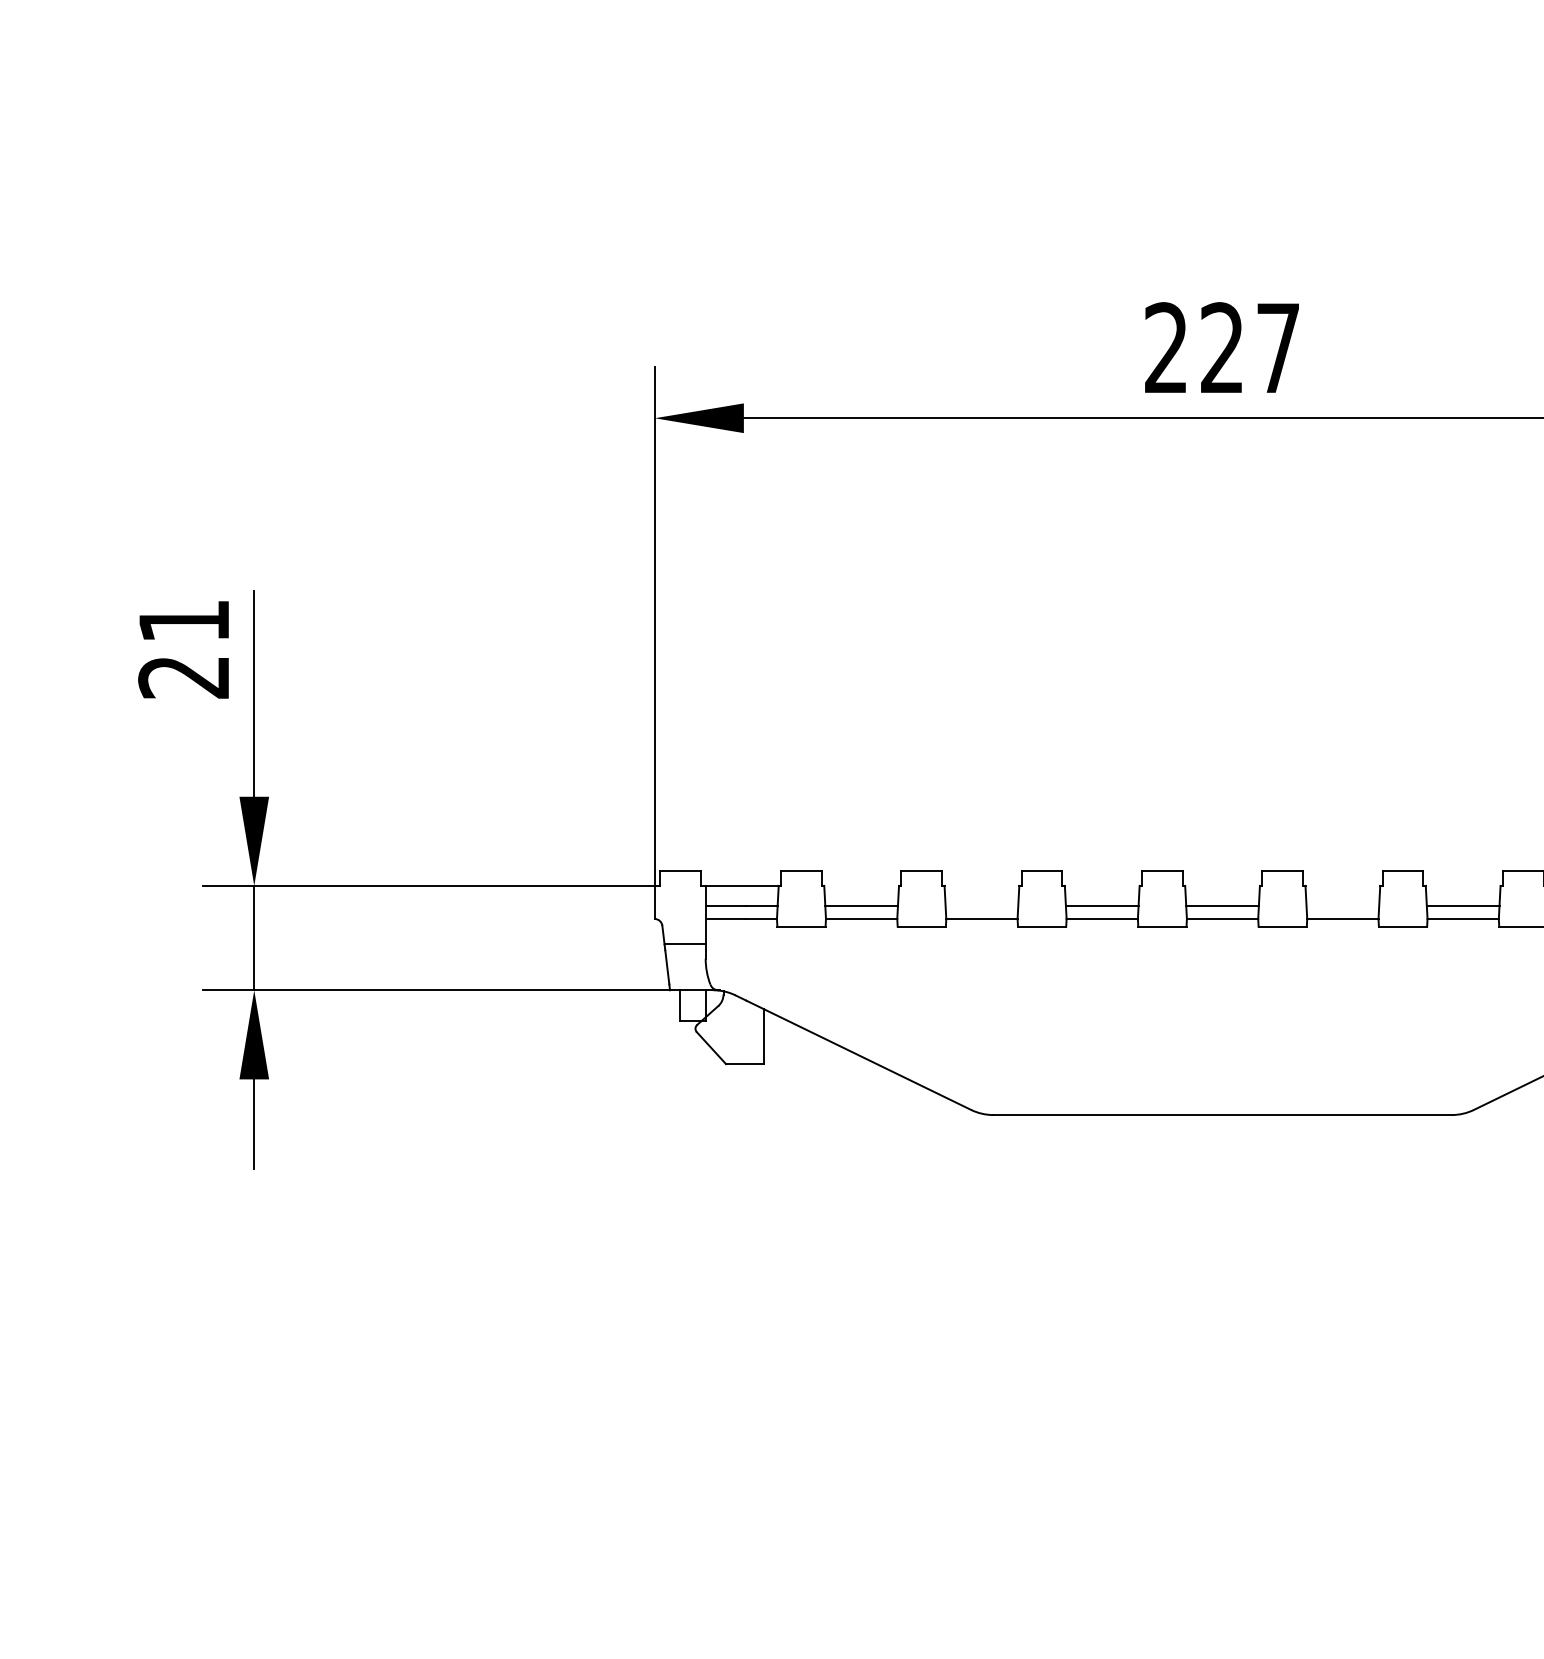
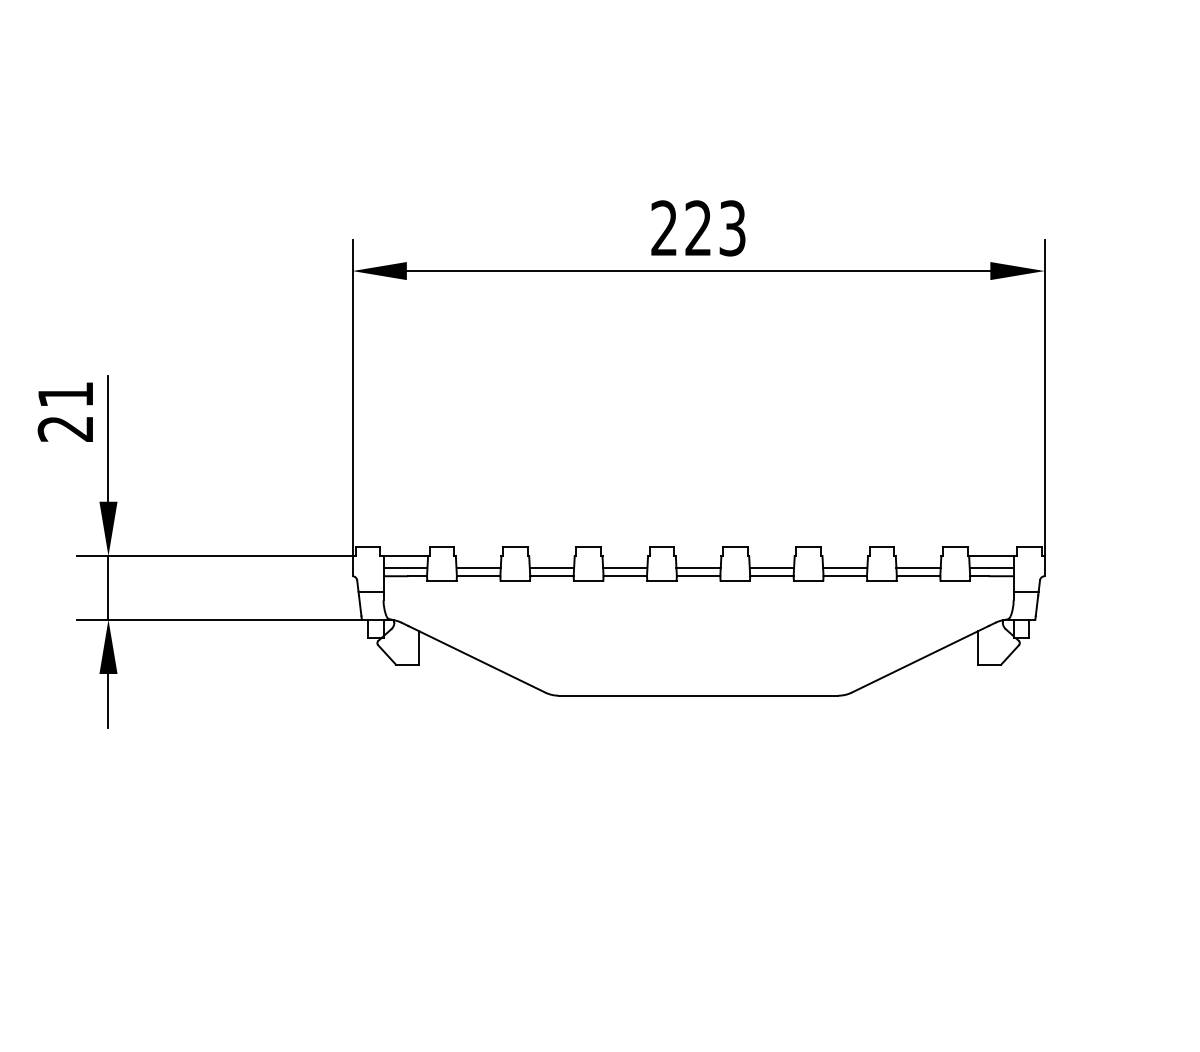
text: (1278, 348) -> (732, 228), 227 -> 223
line: (981, 906) -> (551, 568), added
line: (1342, 906) -> (771, 568), added

